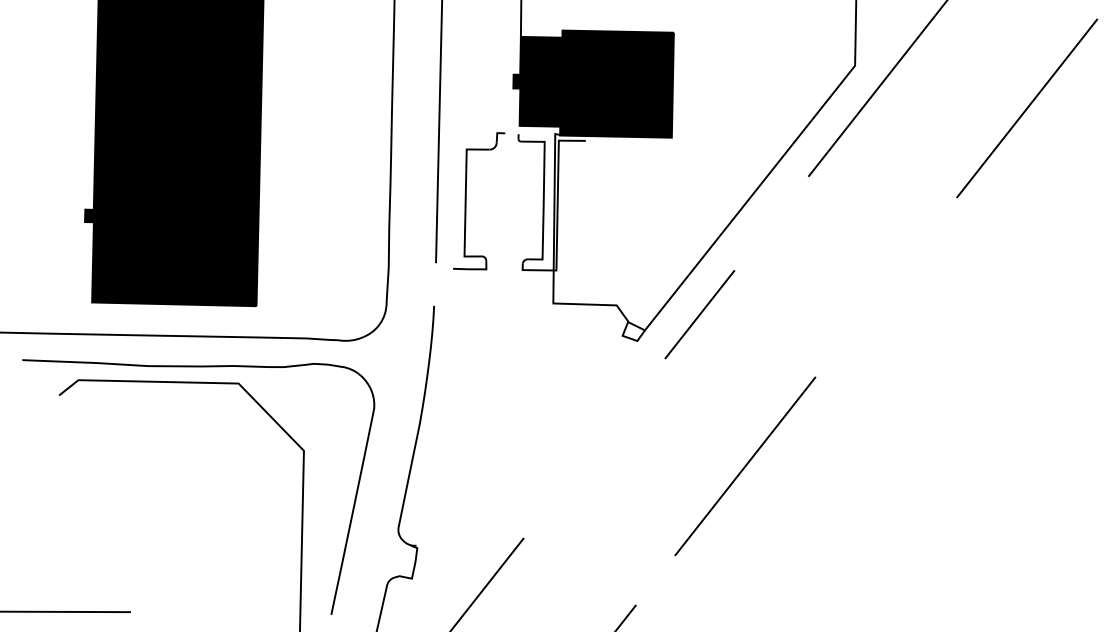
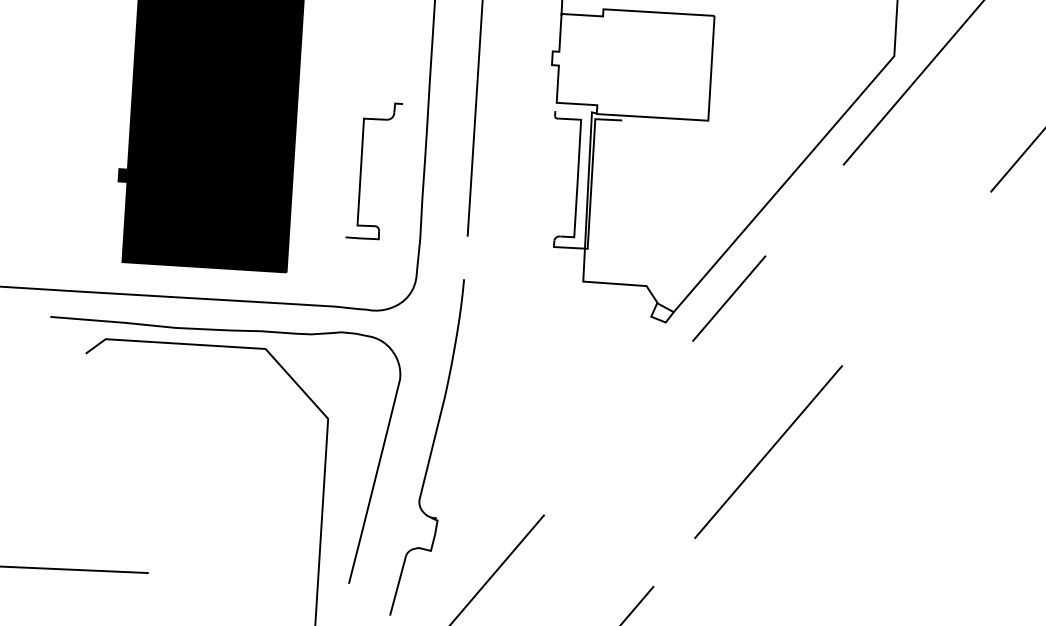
fill: (593, 83) -> (632, 63), removed
part: (466, 201) -> (361, 170), moved

